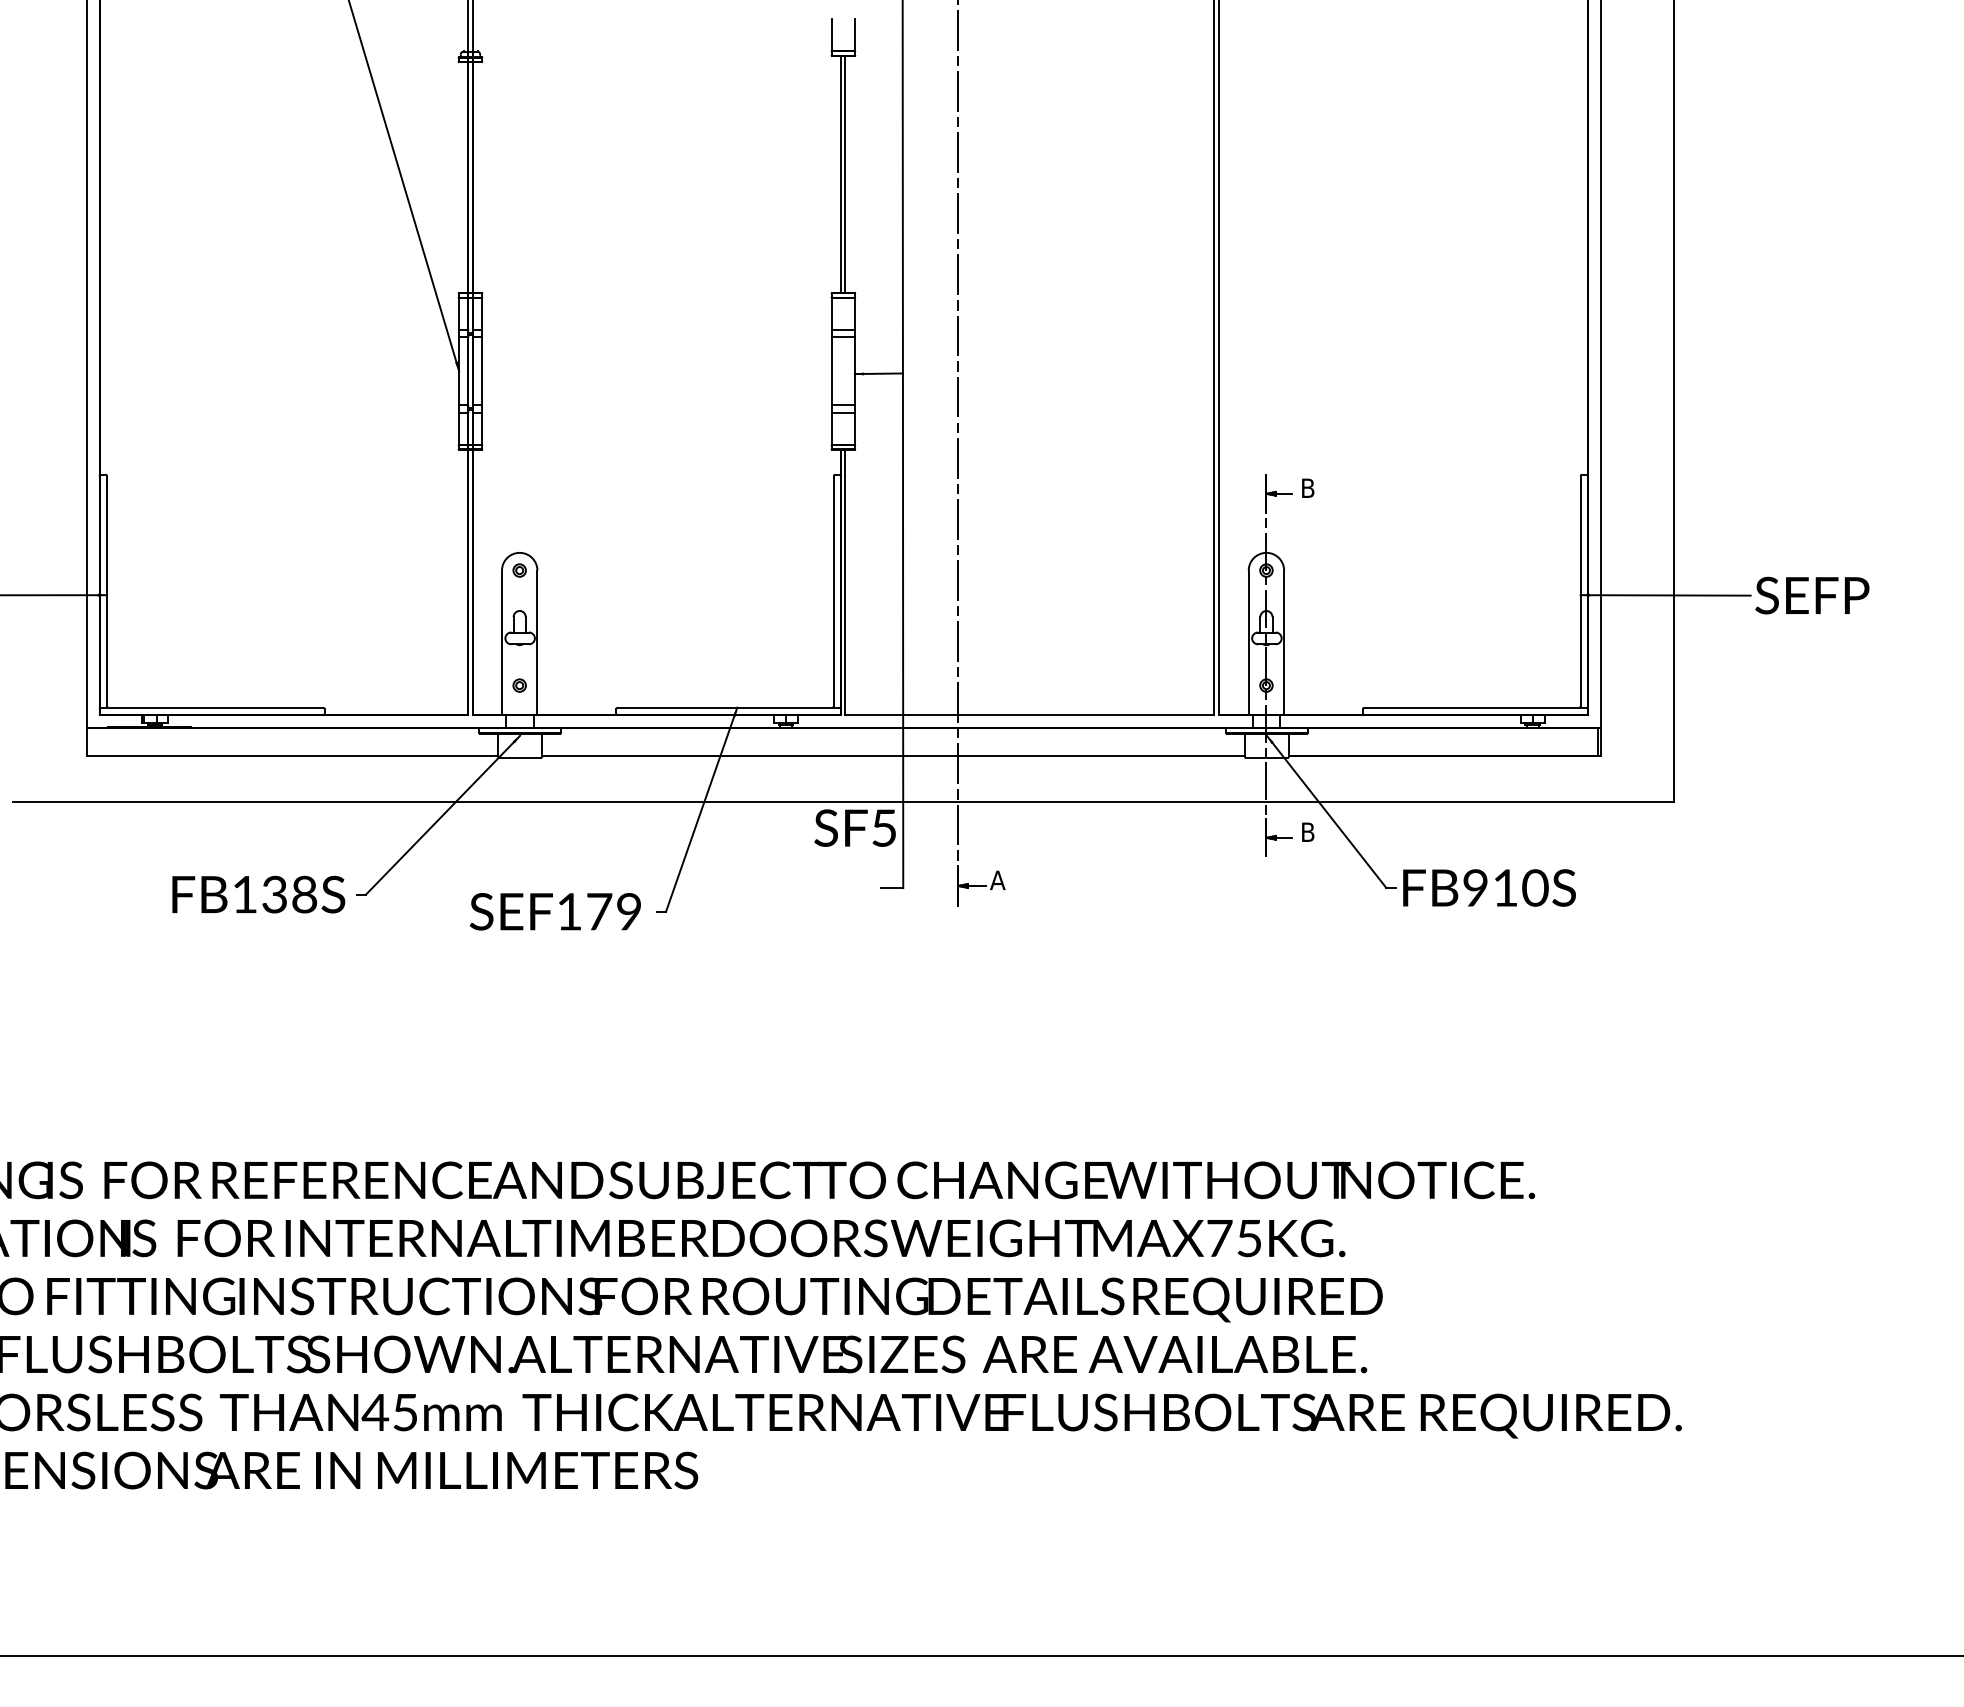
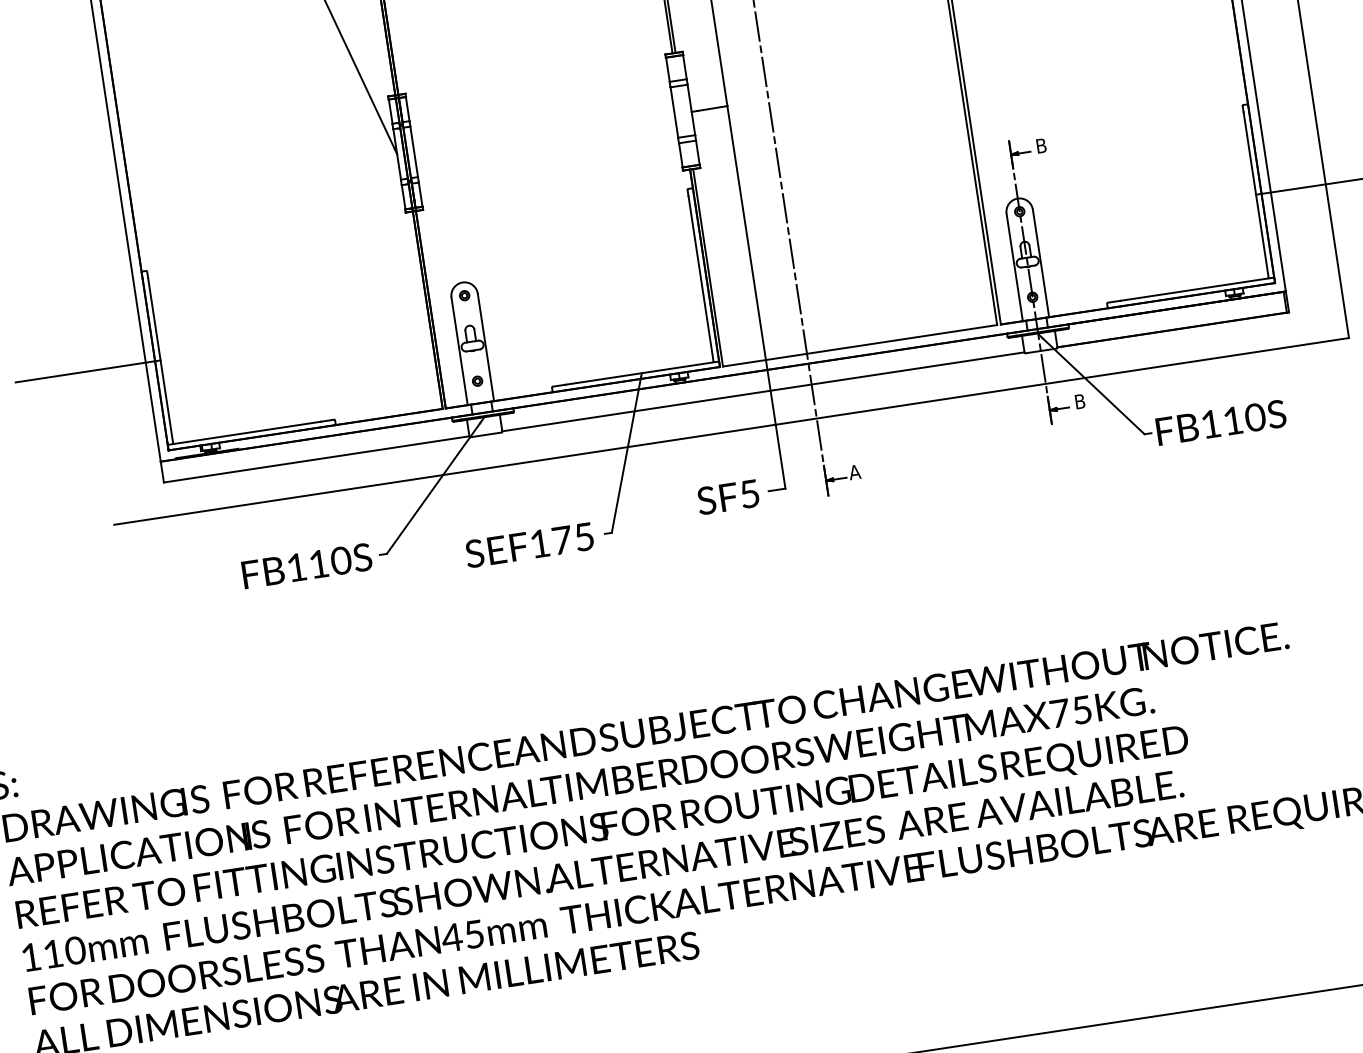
text: (854, 827) -> (727, 496), moved
text: (1475, 887) -> (1210, 423), FB910S -> FB110S
text: (290, 894) -> (330, 562), FB138S -> FB110S
text: (628, 911) -> (583, 536), SEF179 -> SEF175

